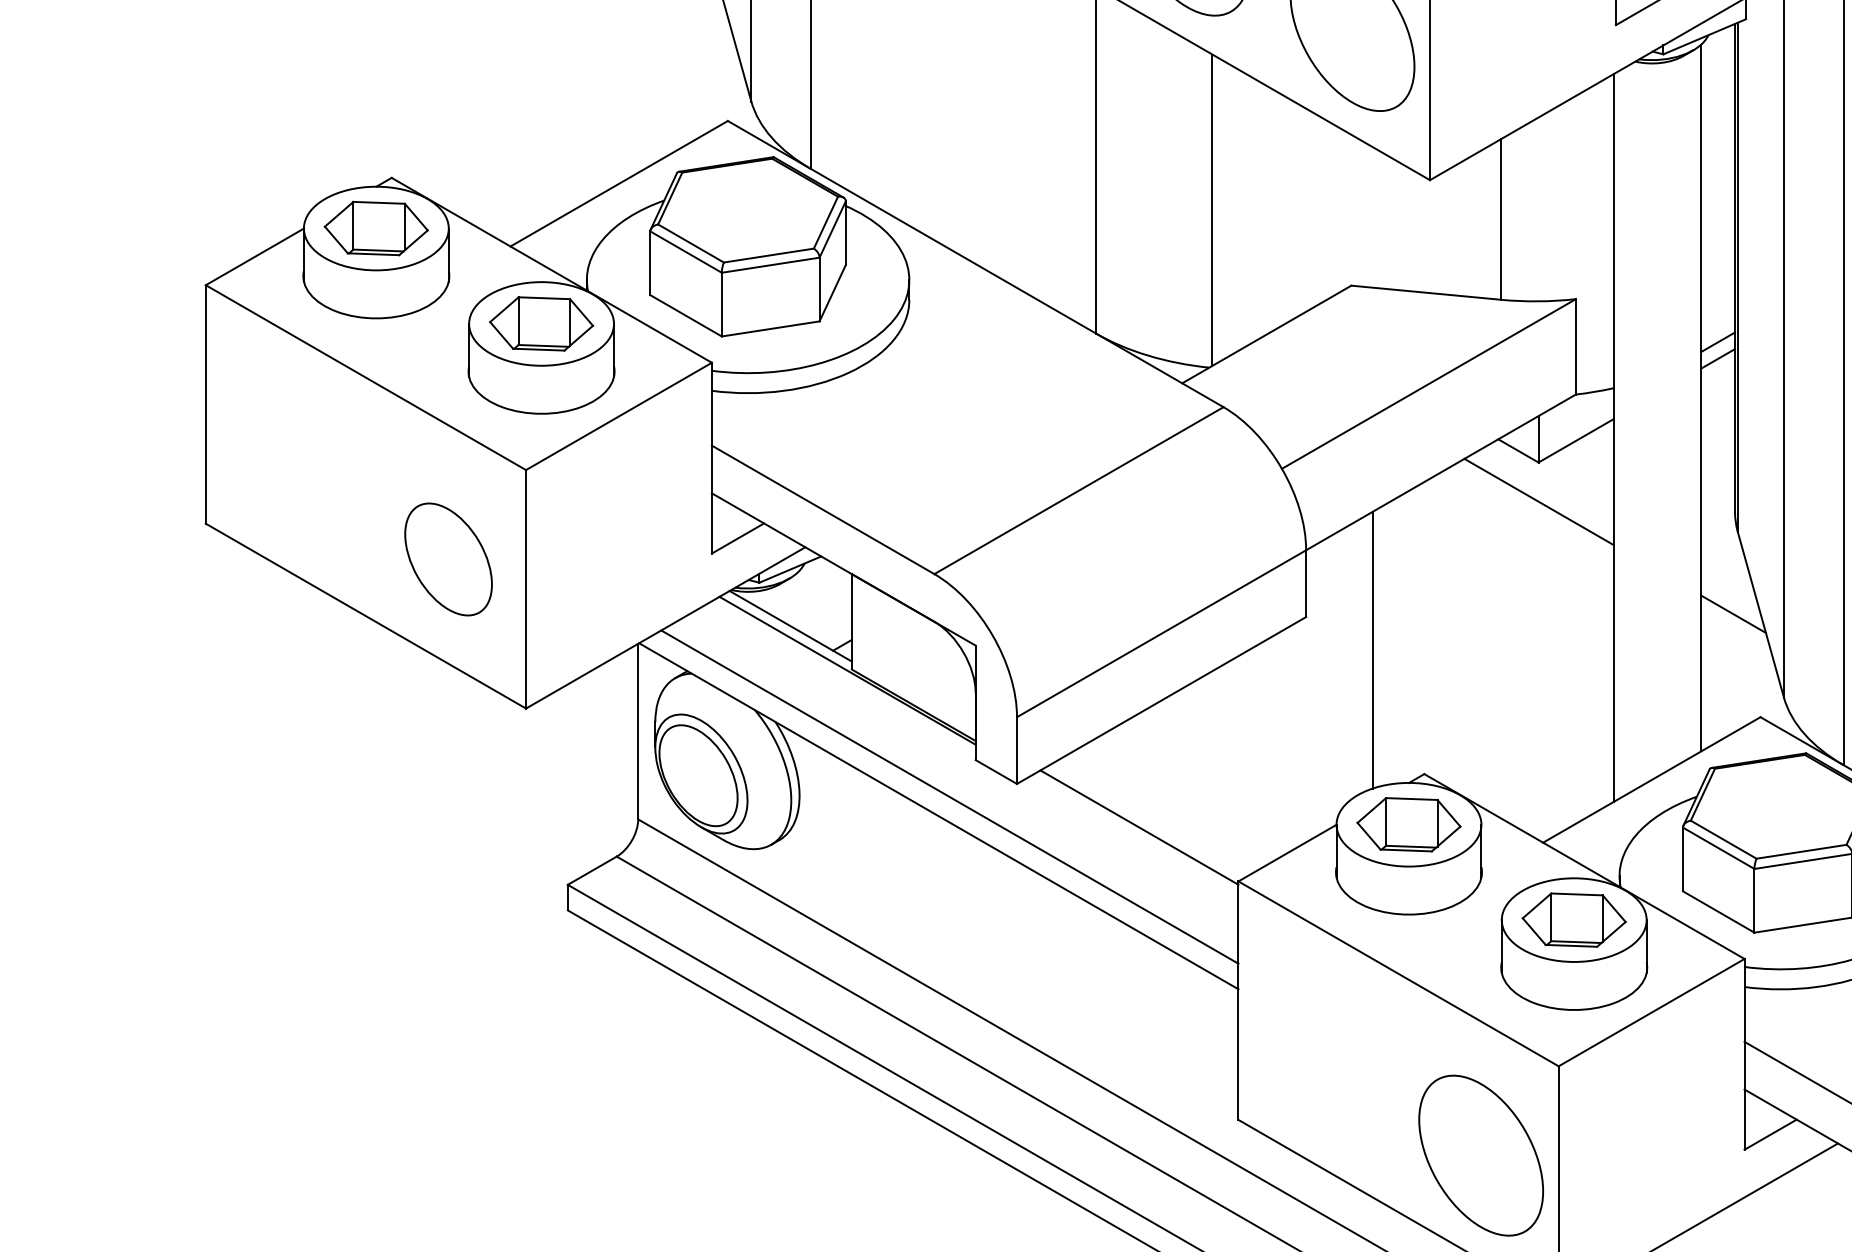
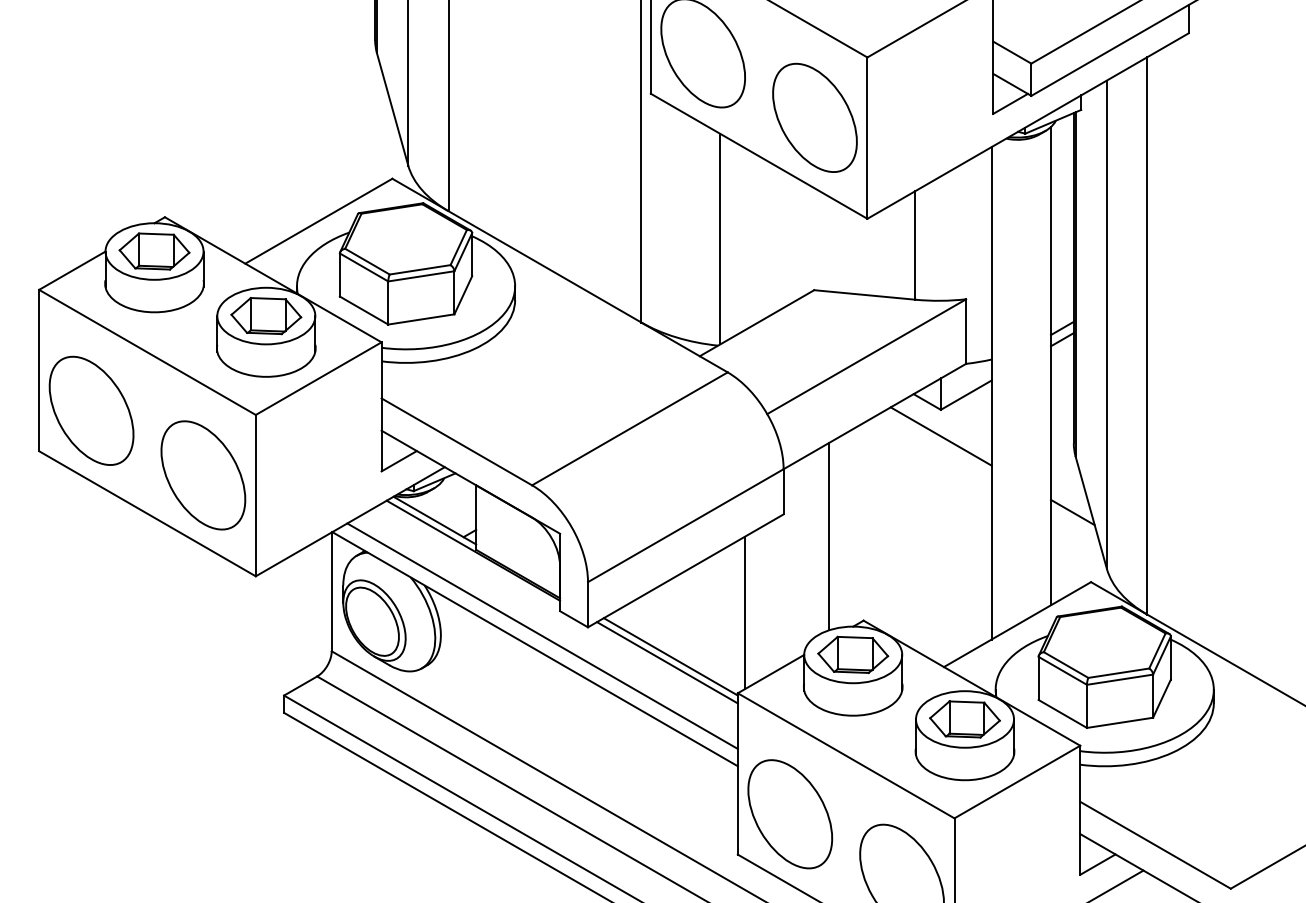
part: (283, 463) -> (91, 410), added
part: (448, 559) -> (203, 475), size x1.43
line: (1248, 762) -> (744, 612), added
line: (1134, 835) -> (667, 662), added
part: (1316, 1060) -> (790, 814), added

